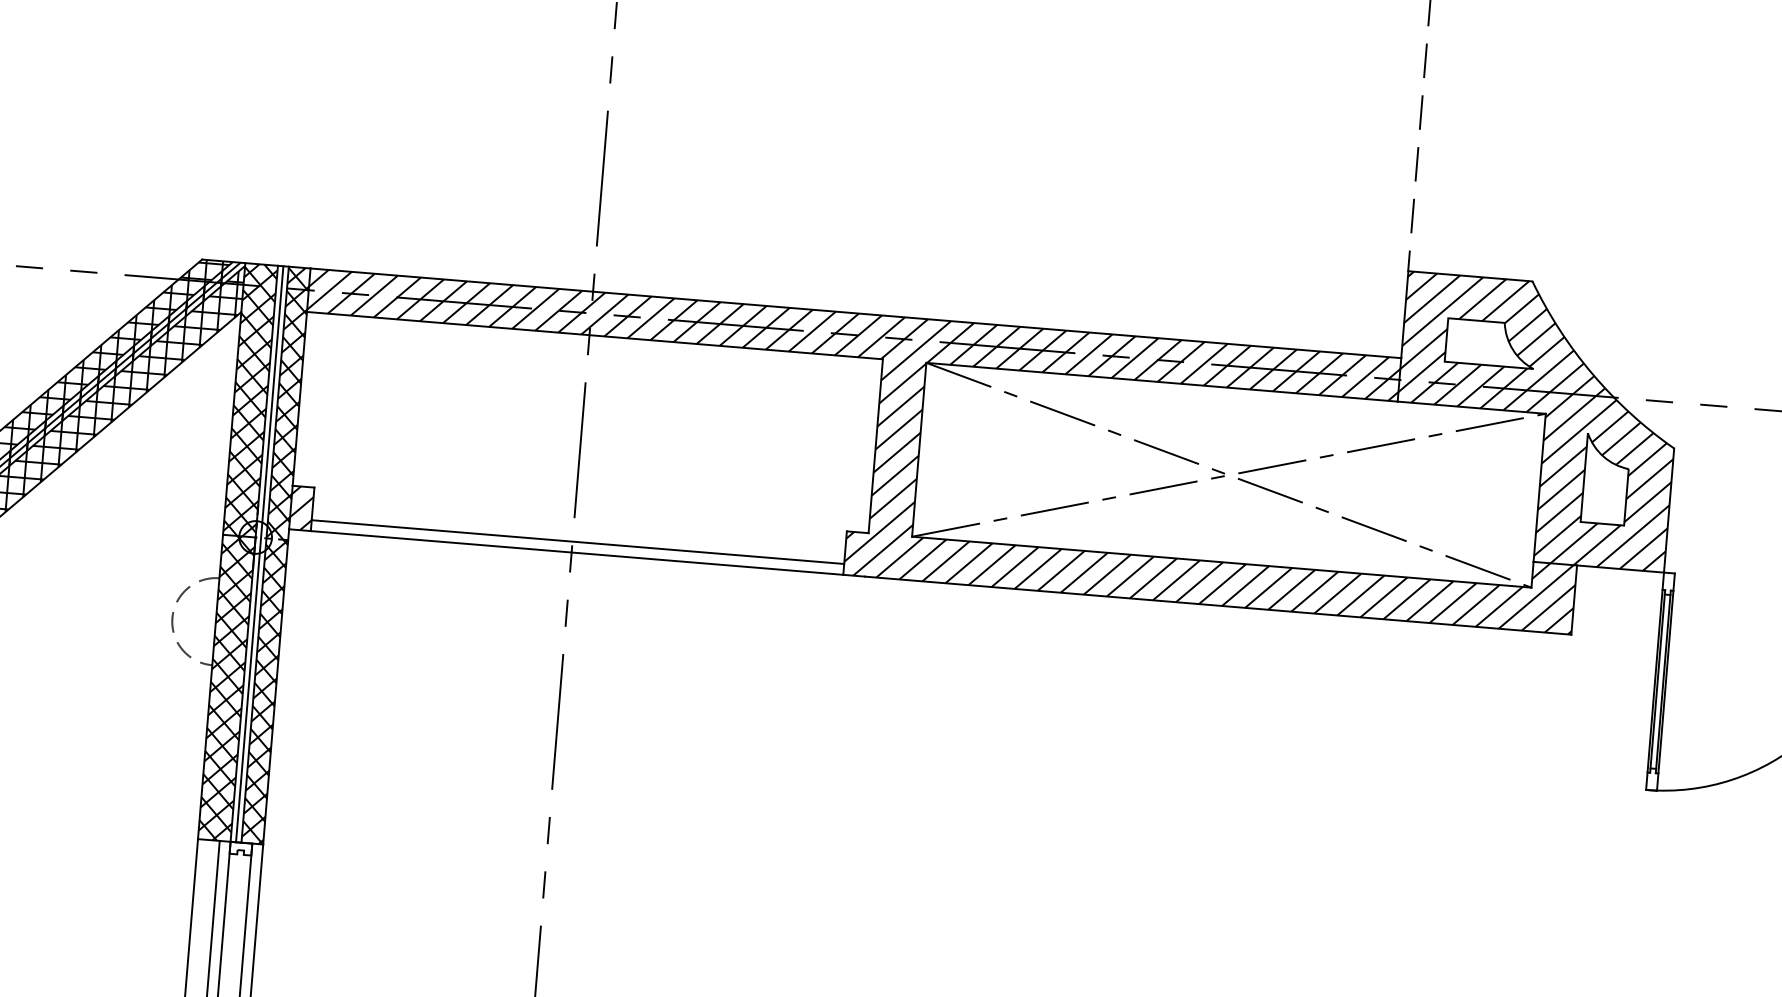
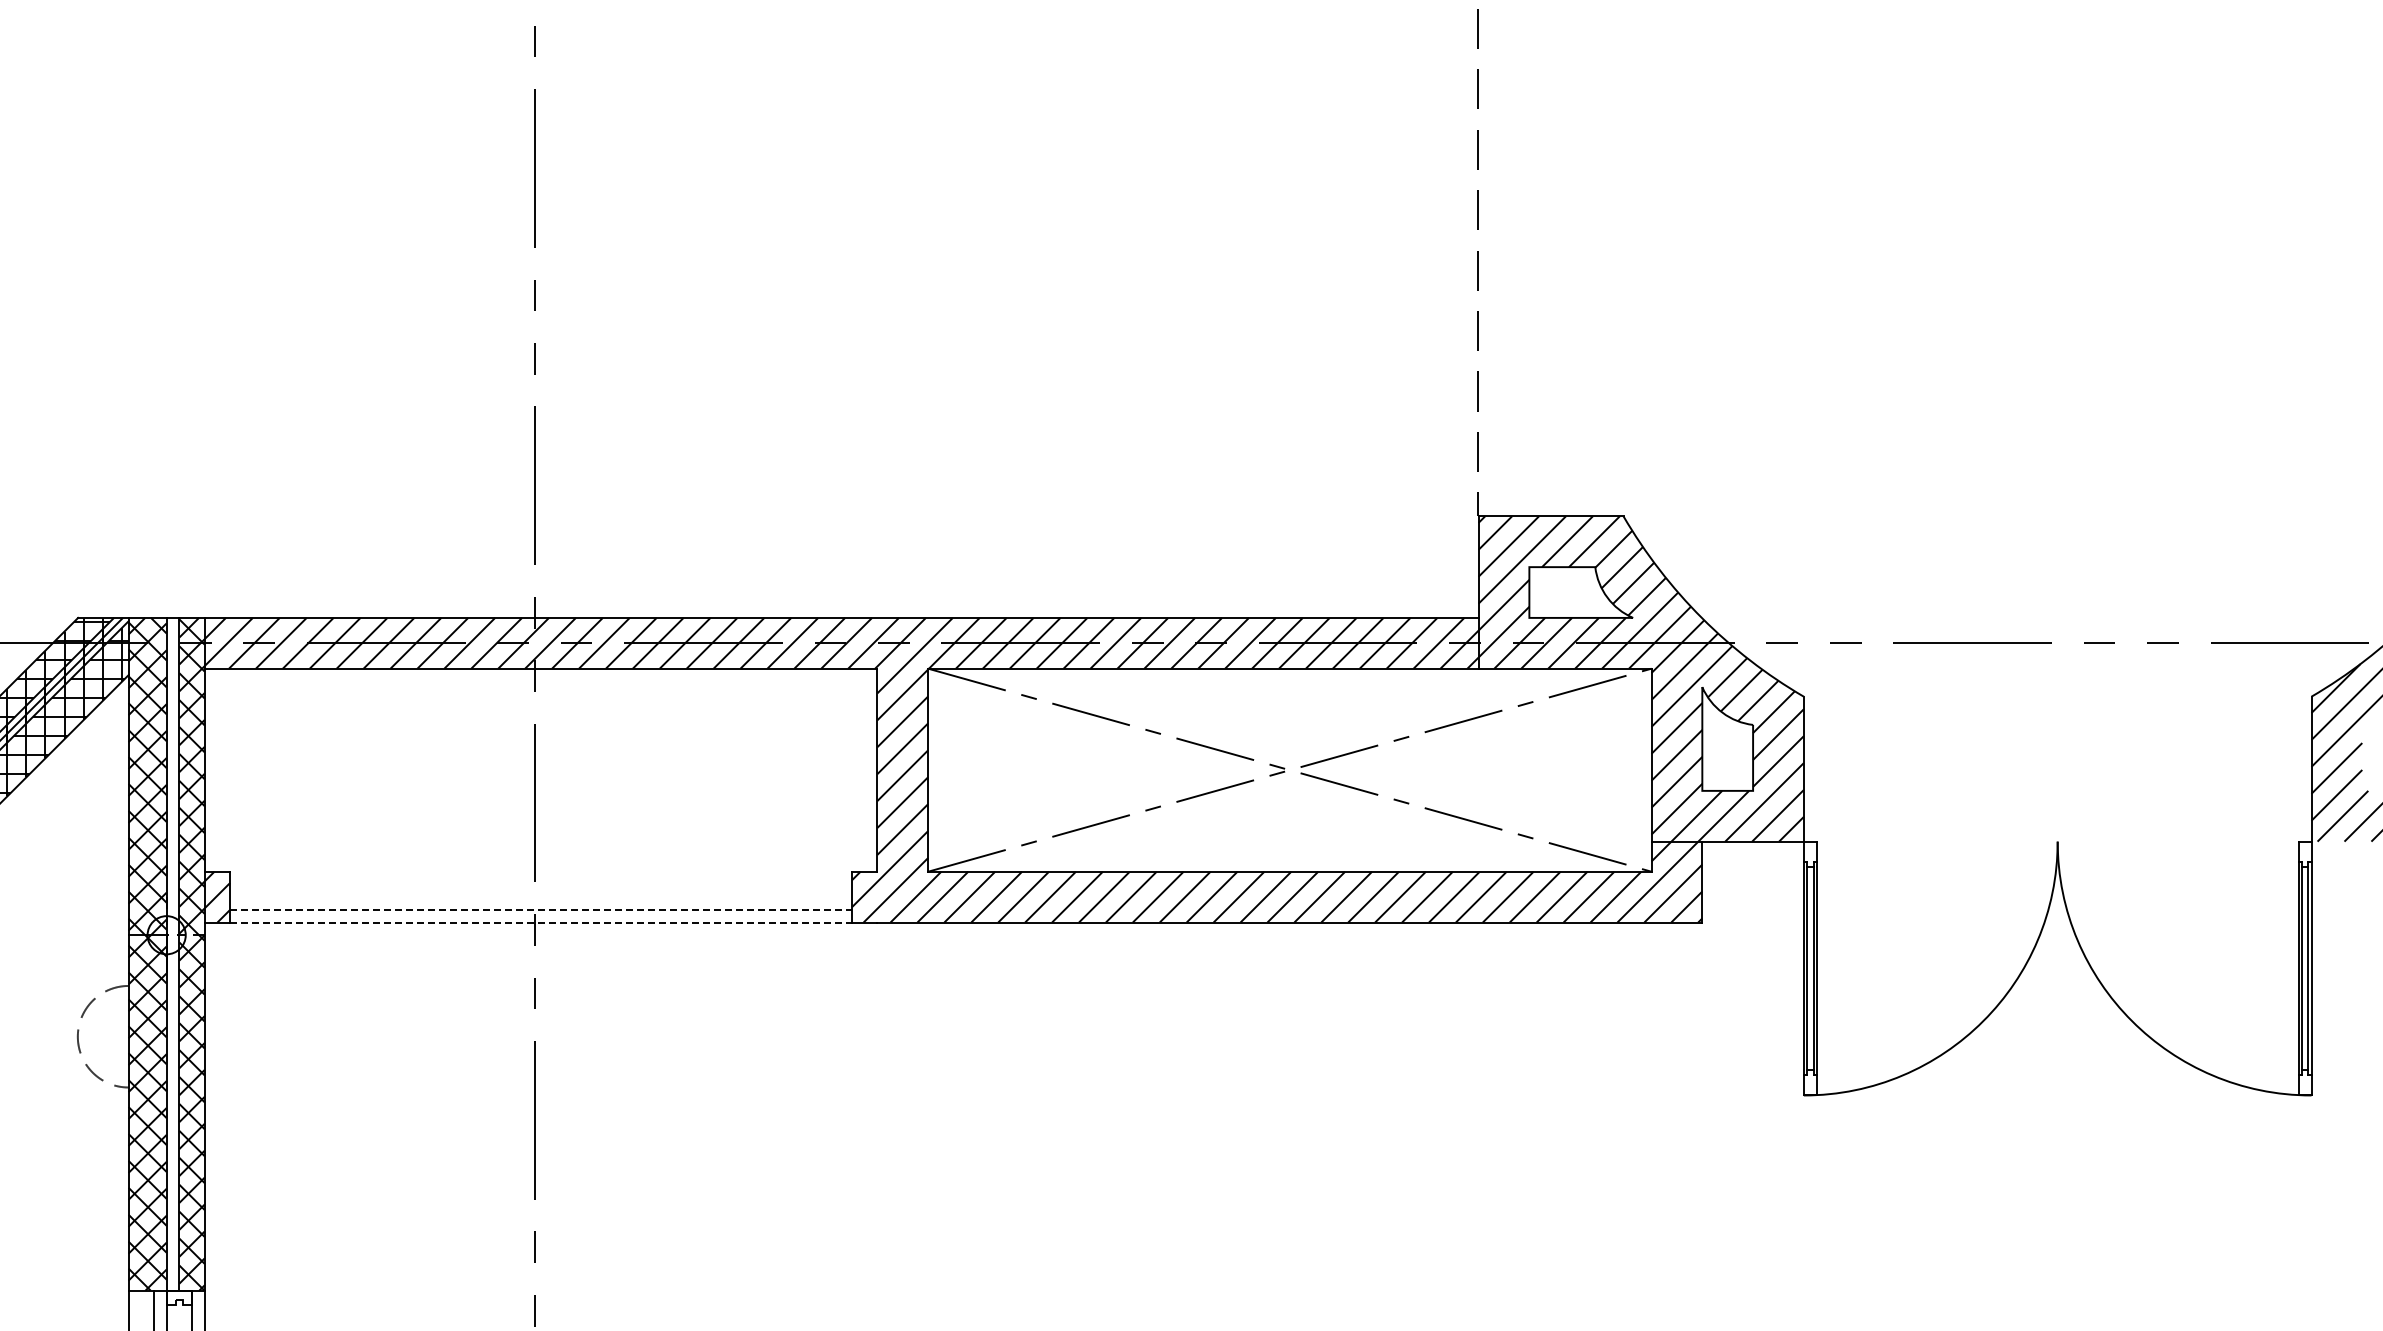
line: (578, 541) -> (541, 909), solid -> dashed
line: (577, 552) -> (541, 922), solid -> dashed
line: (260, 553) -> (173, 953), removed

